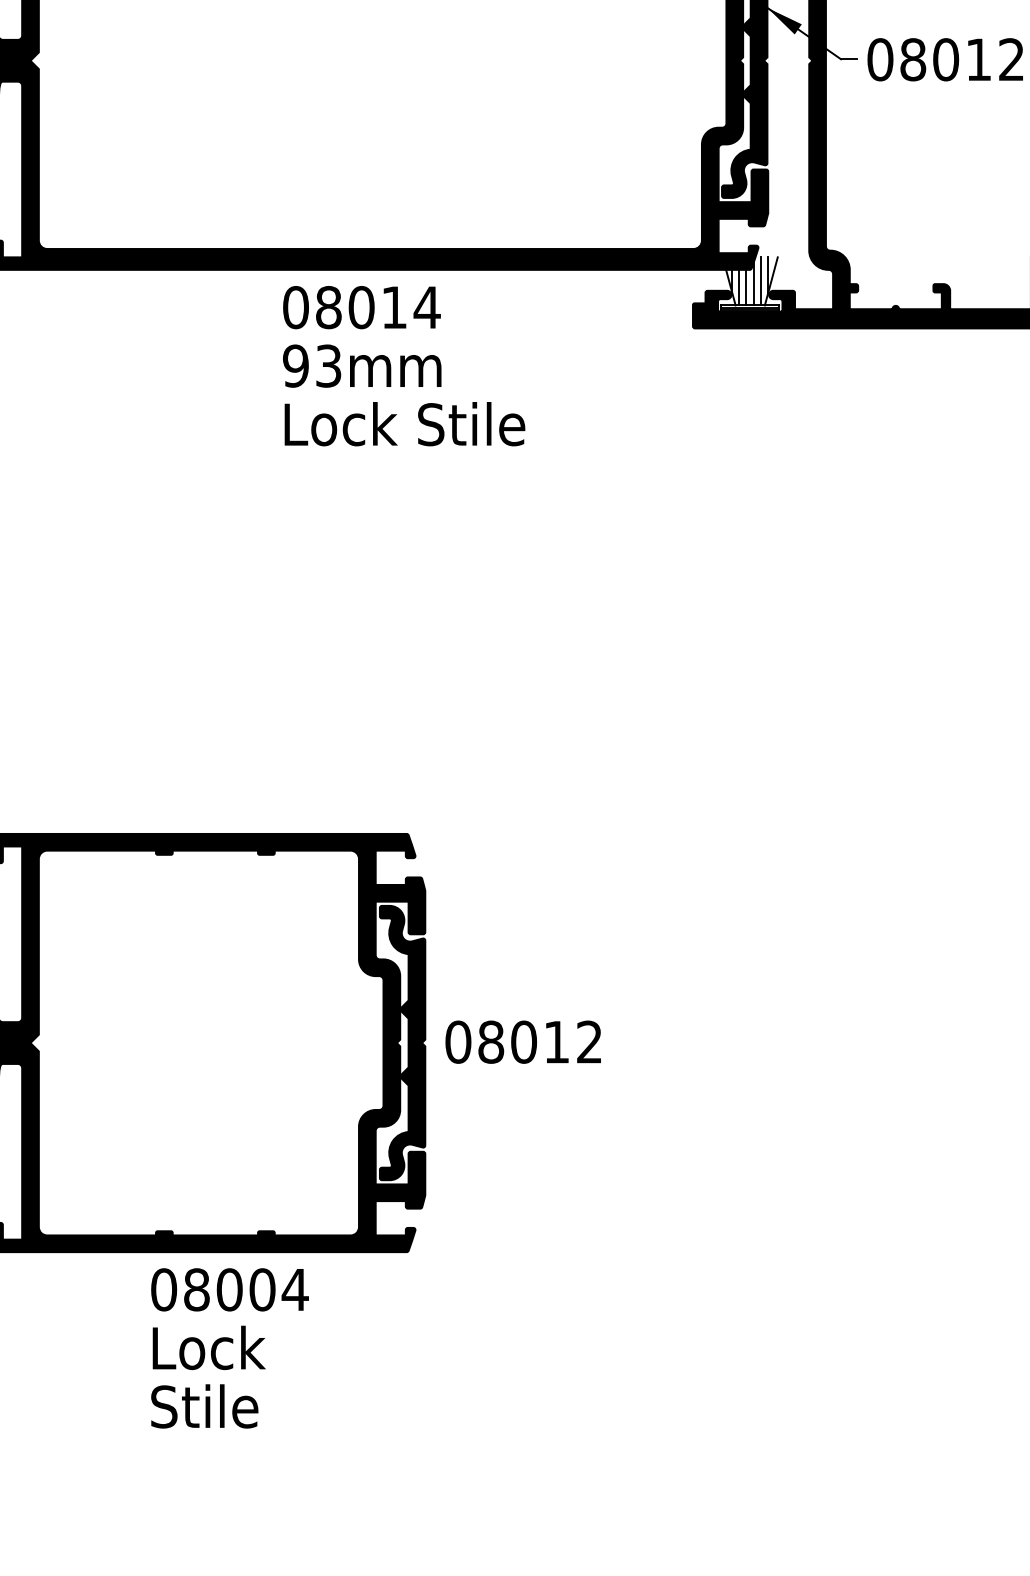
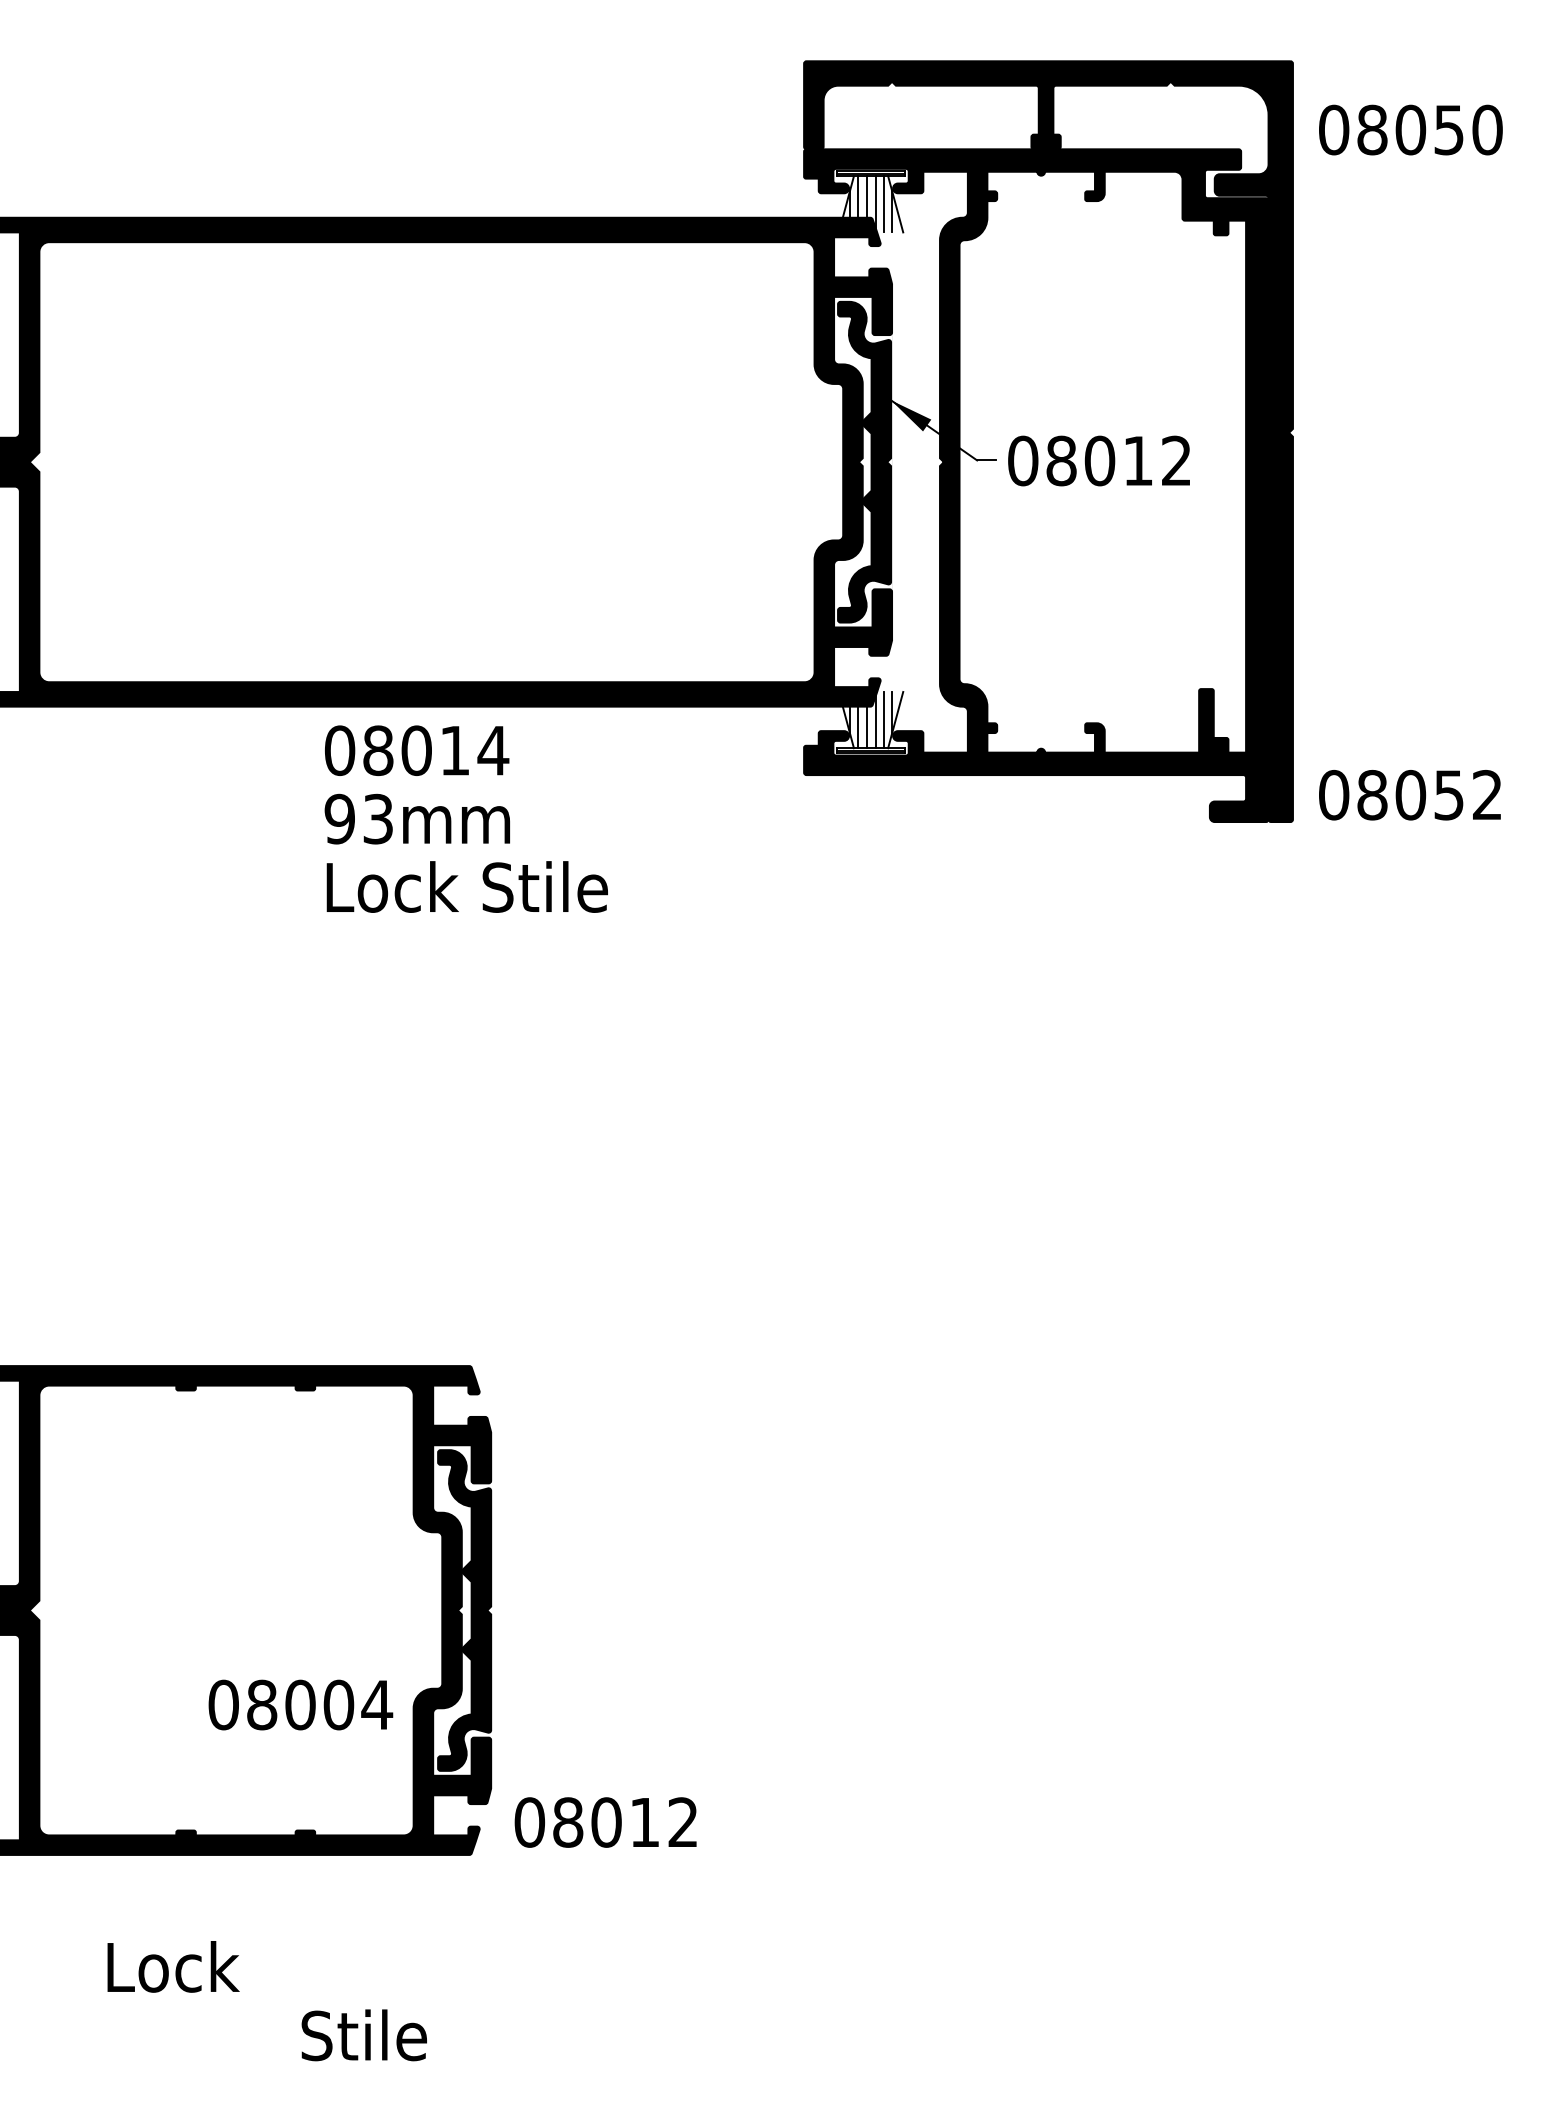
text: (523, 1042) -> (605, 1822), moved
text: (229, 1289) -> (300, 1704), moved
text: (209, 1347) -> (173, 1966), moved
text: (204, 1406) -> (363, 2035), moved

